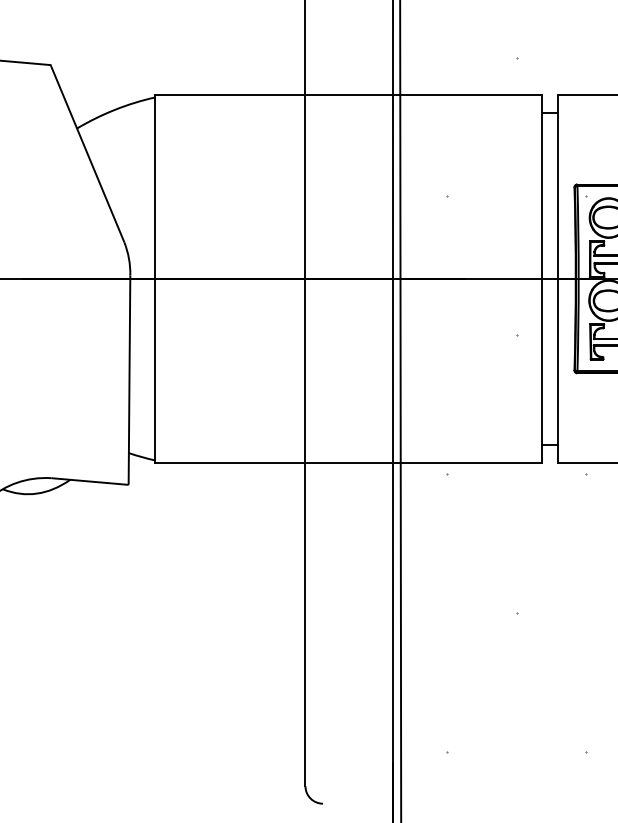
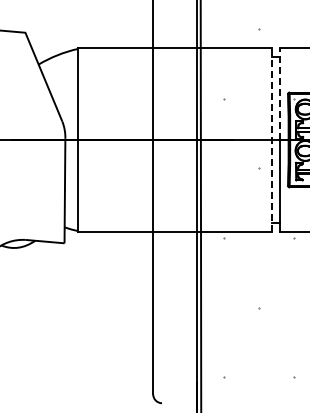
line: (559, 186) -> (280, 93), solid -> dashed
line: (541, 277) -> (271, 139), solid -> dashed

